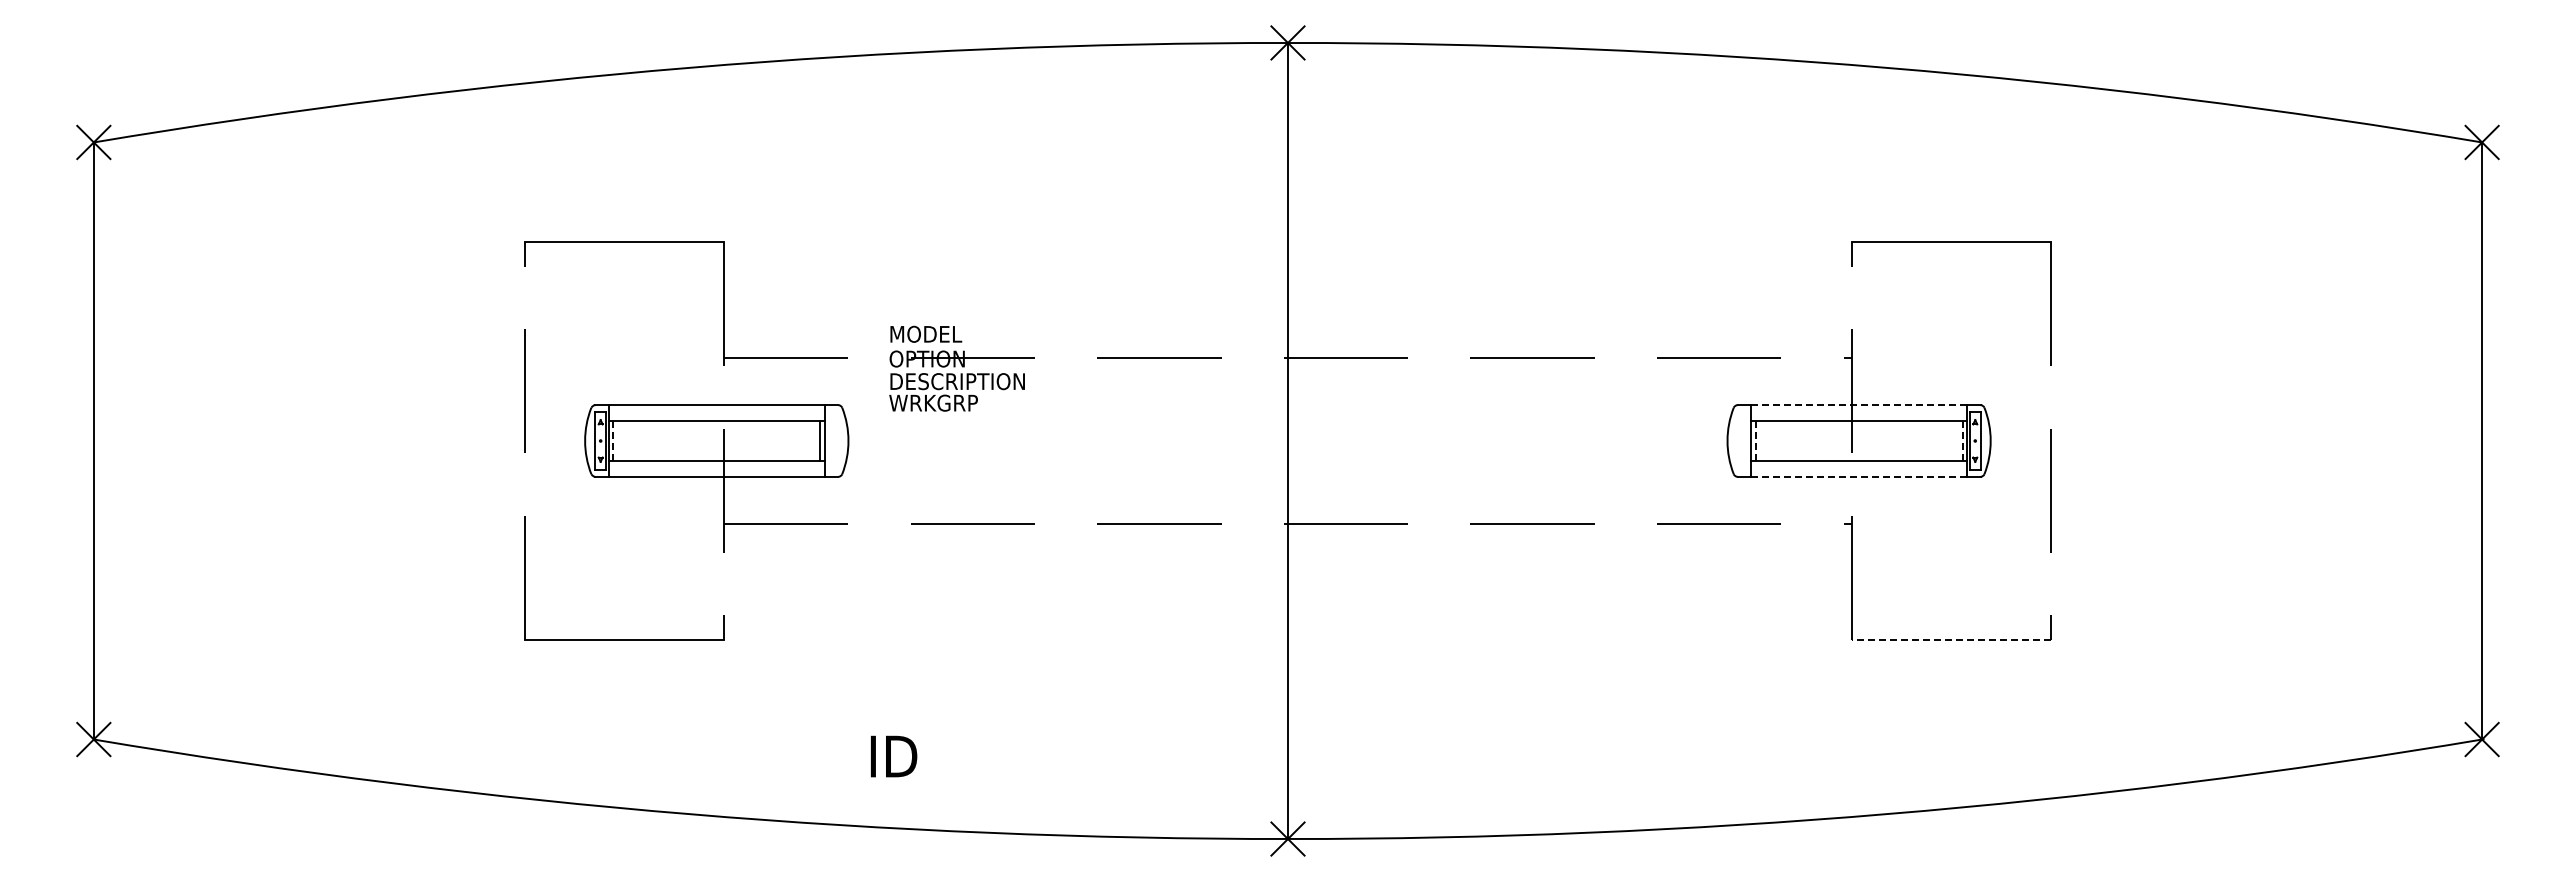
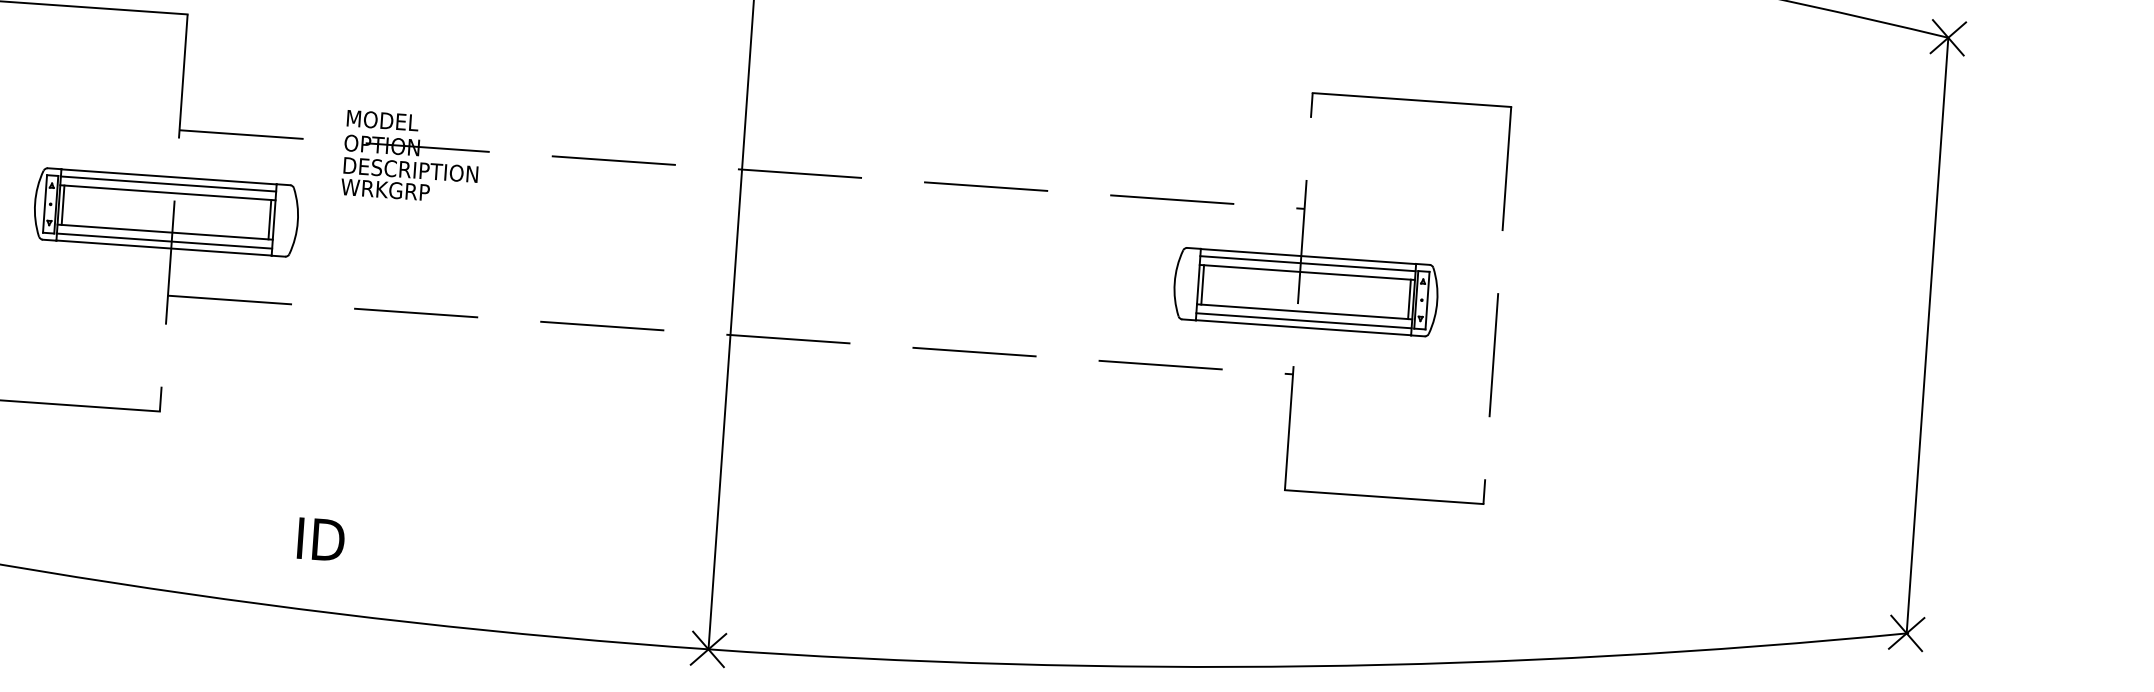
line: (1859, 405) -> (1308, 256), dashed -> solid
line: (716, 412) -> (168, 184), added
line: (1858, 412) -> (1307, 263), added
line: (613, 441) -> (63, 205), dashed -> solid
line: (1755, 441) -> (1202, 285), dashed -> solid
line: (1962, 441) -> (1409, 299), dashed -> solid
line: (716, 469) -> (164, 240), added
line: (1858, 469) -> (1303, 320), added
line: (1859, 476) -> (1303, 327), dashed -> solid
line: (1951, 640) -> (1384, 497), dashed -> solid

